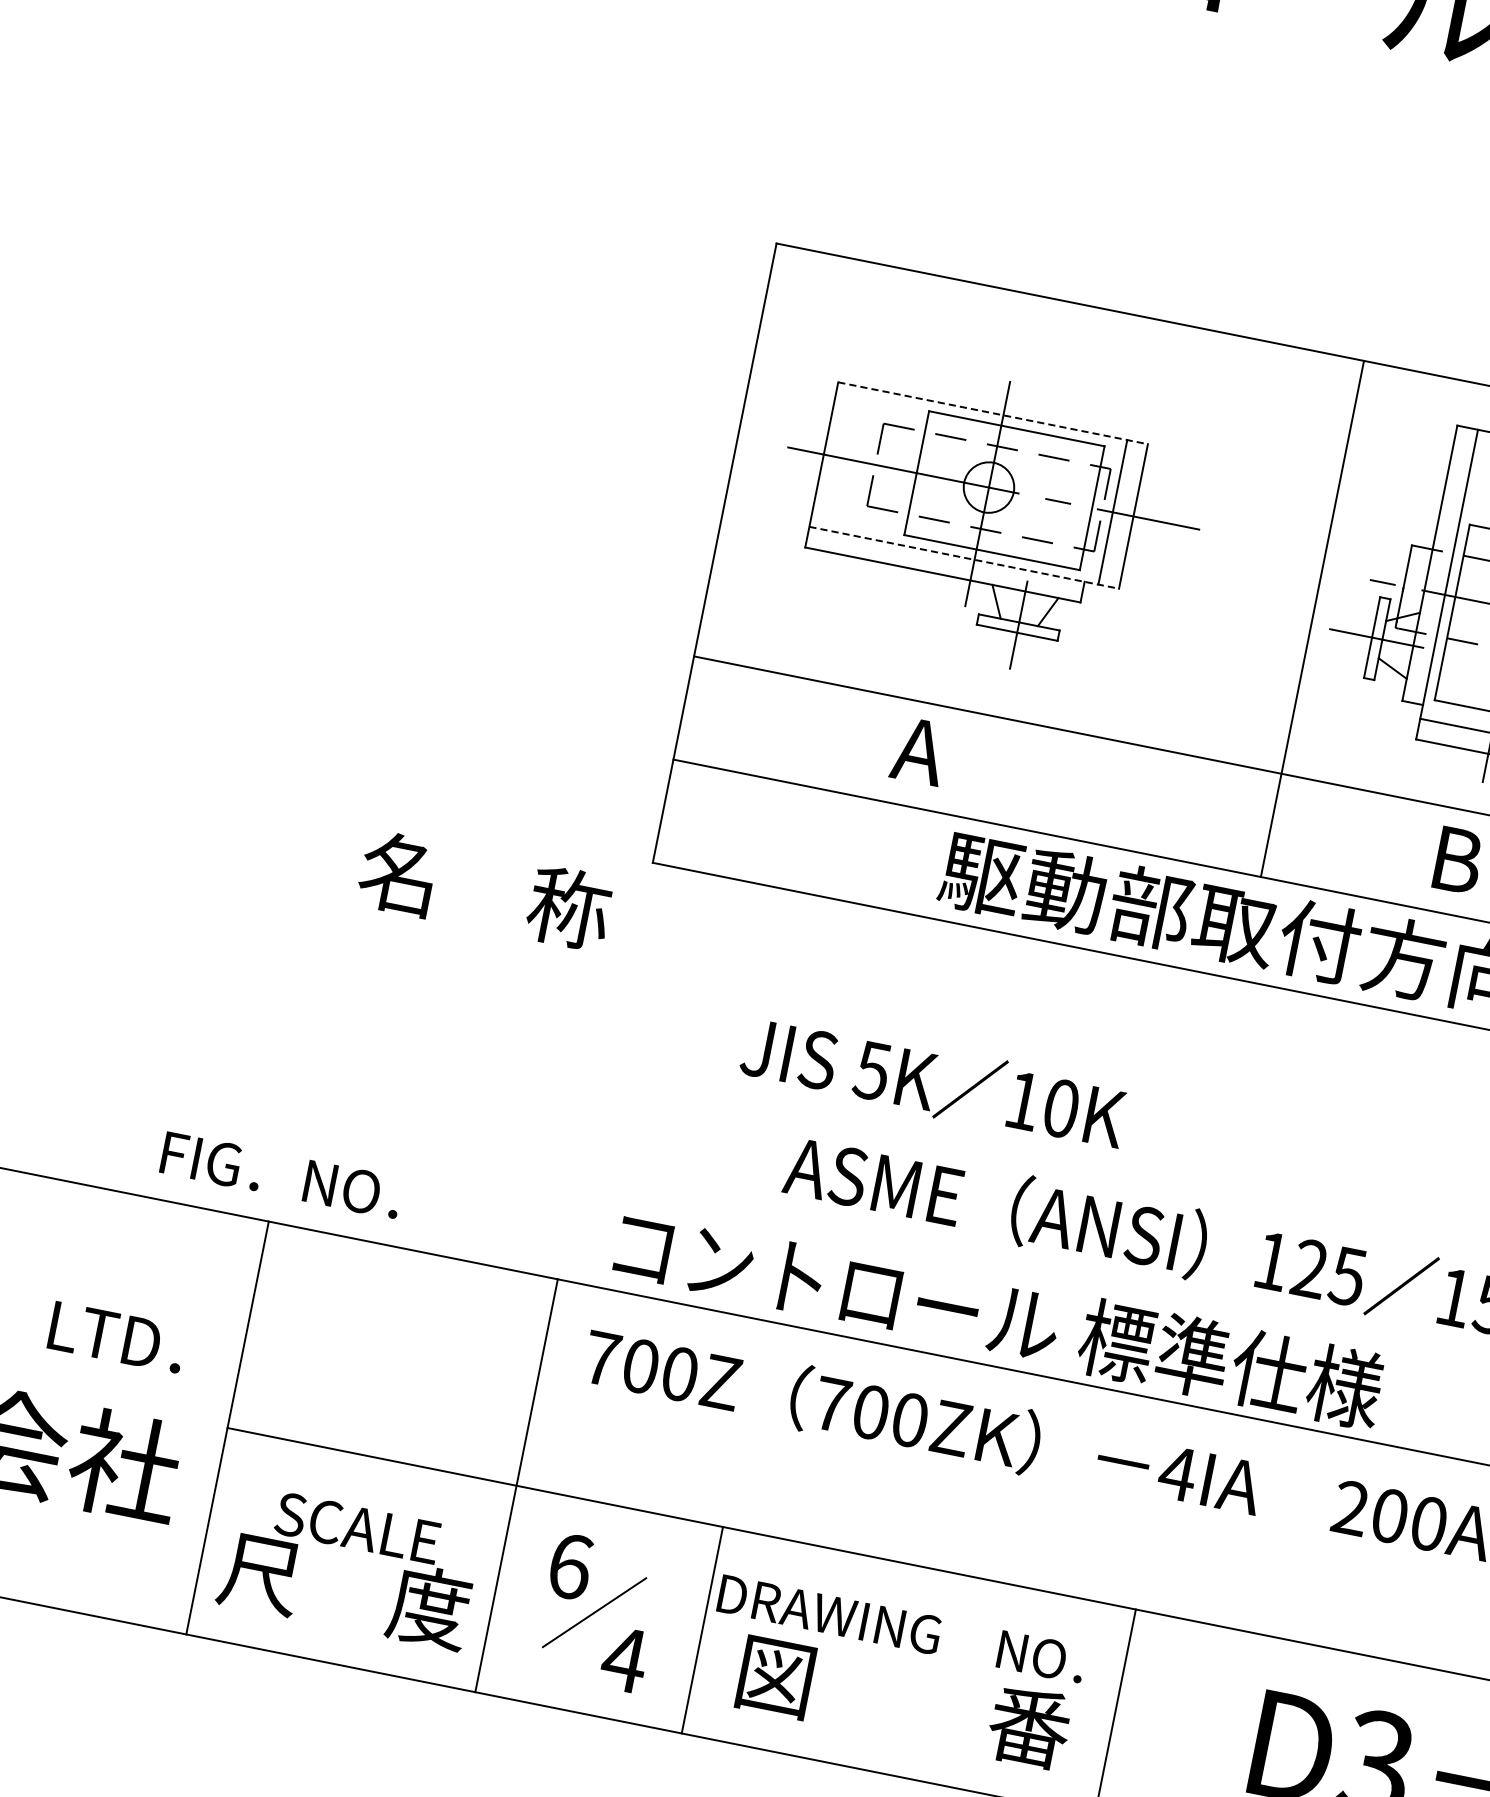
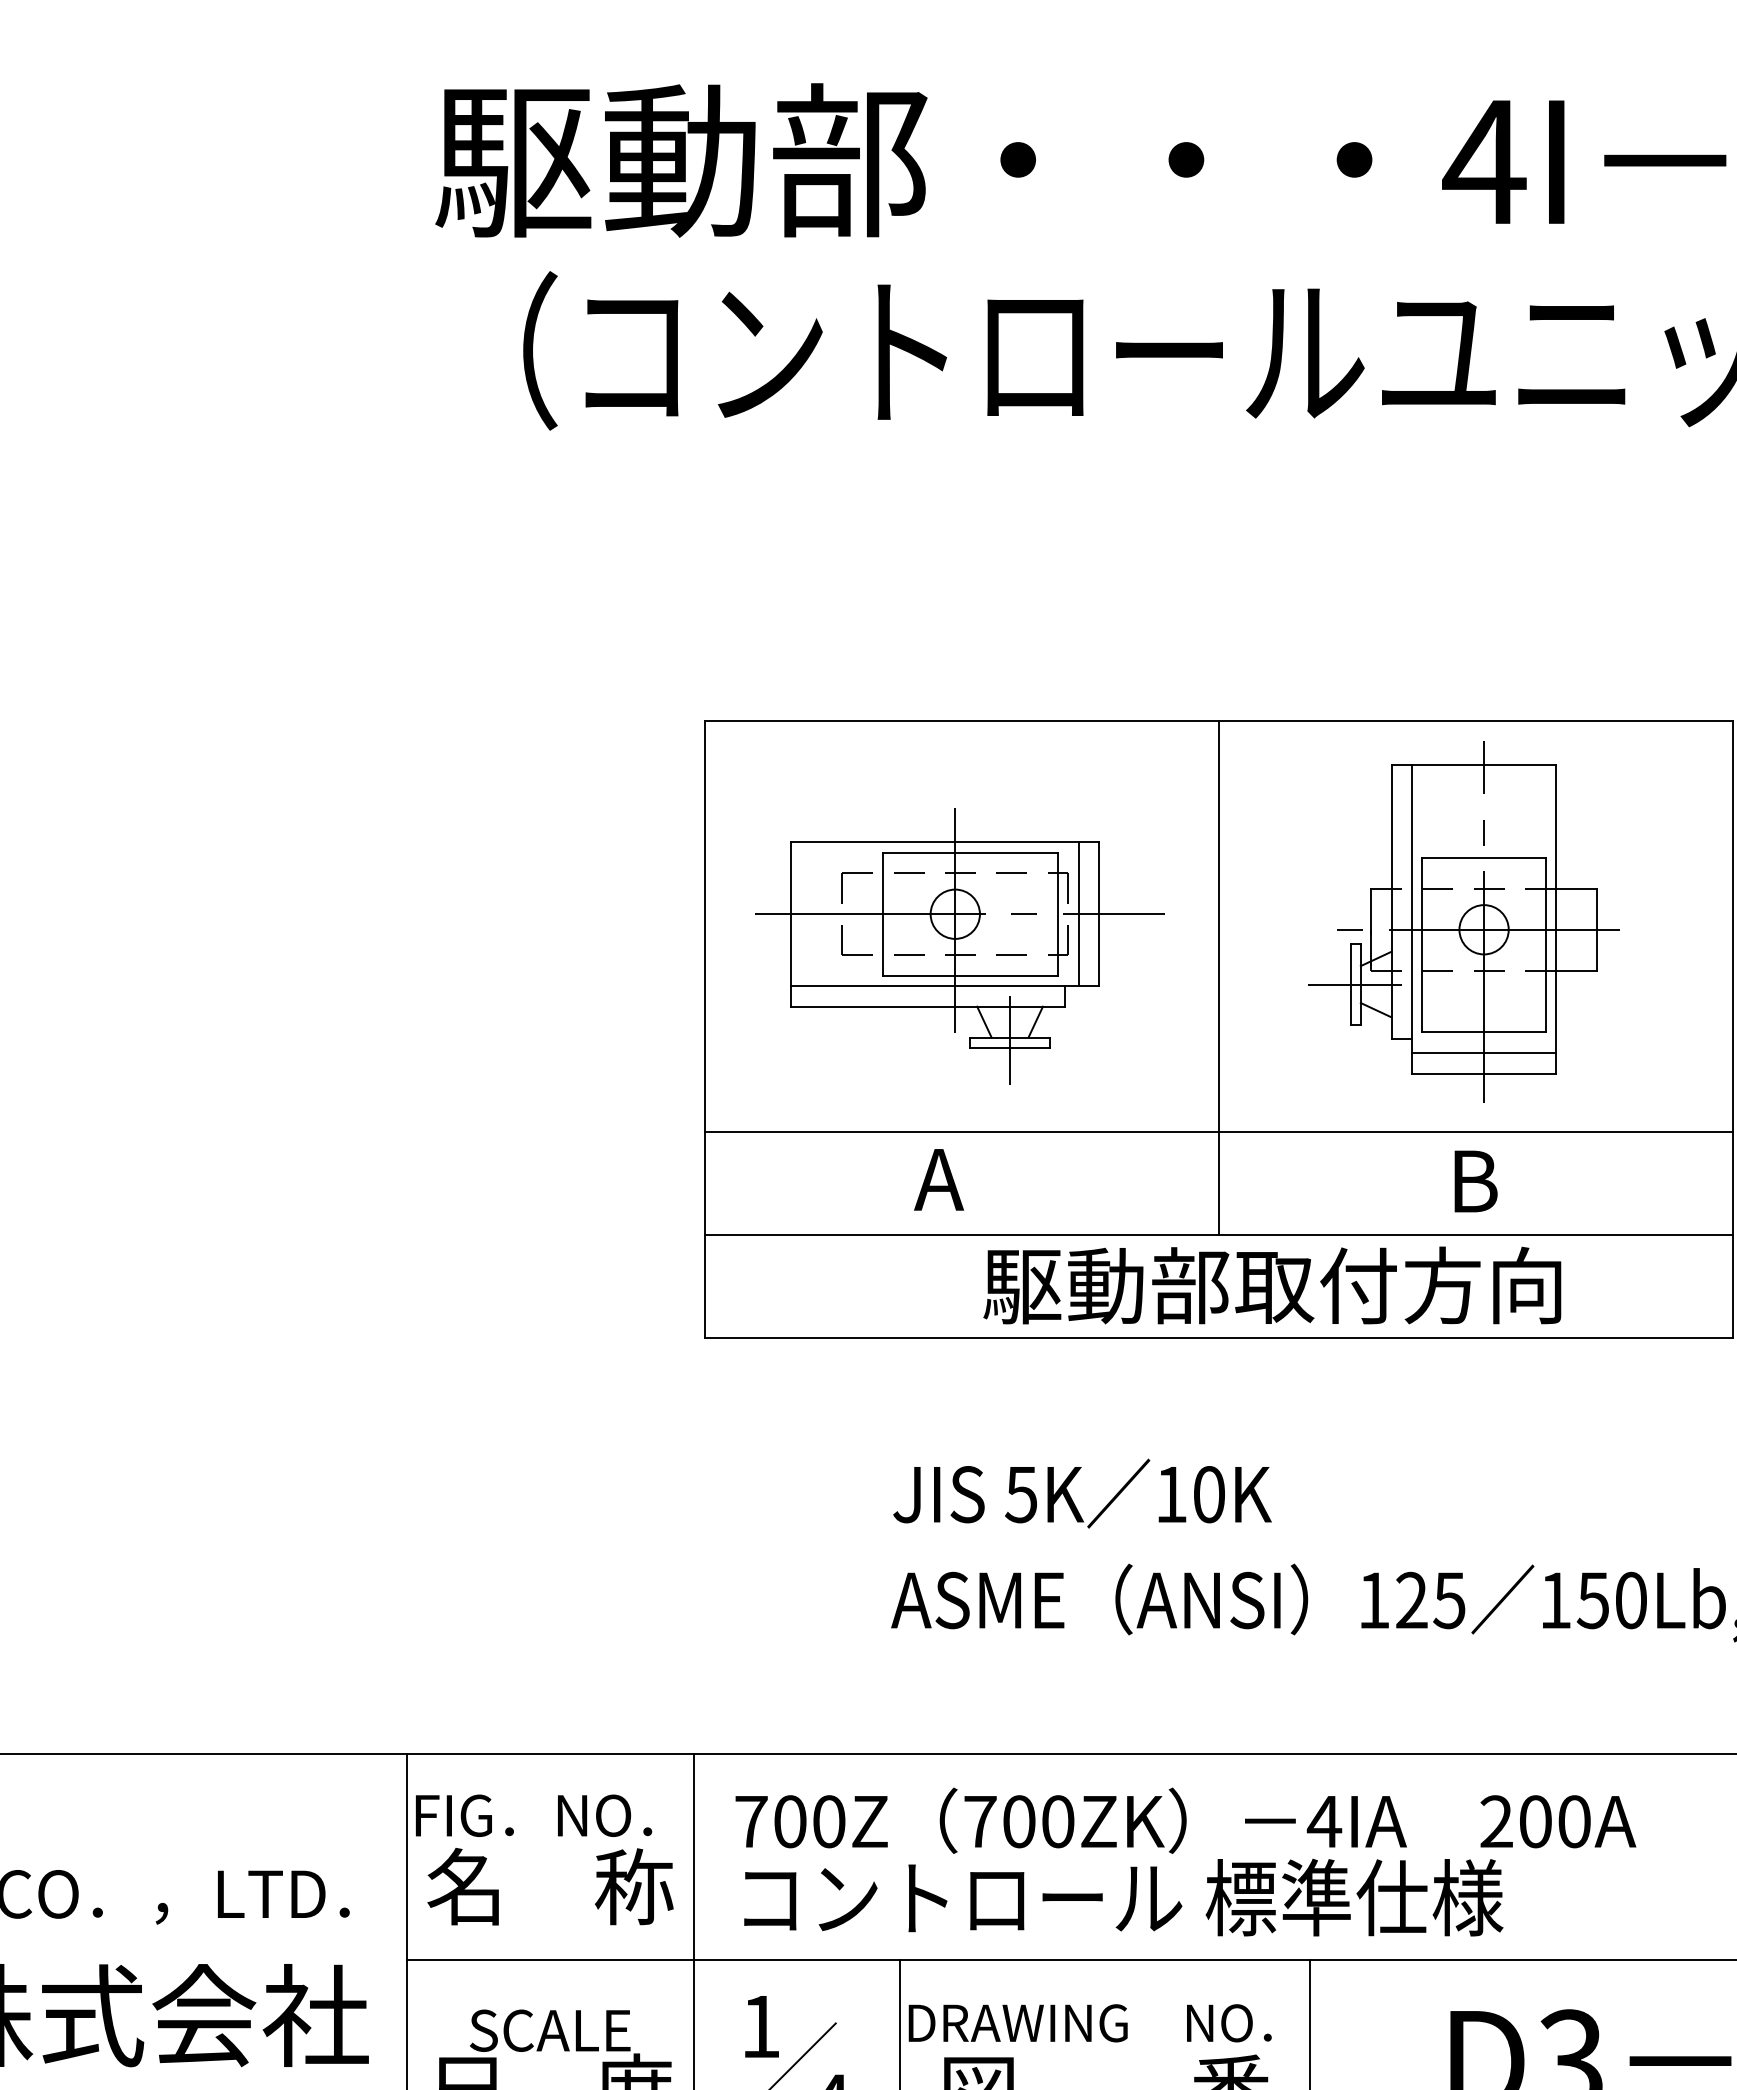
line: (993, 413) -> (945, 842), dashed -> solid
line: (964, 558) -> (945, 986), dashed -> solid
line: (1312, 618) -> (1218, 977), moved
text: (485, 890) -> (550, 1886), moved
text: (934, 1081) -> (1082, 1493), moved
text: (282, 1175) -> (534, 1815), moved
text: (998, 1317) -> (1123, 1897), moved
text: (570, 1566) -> (761, 2026), 6 -> 1

